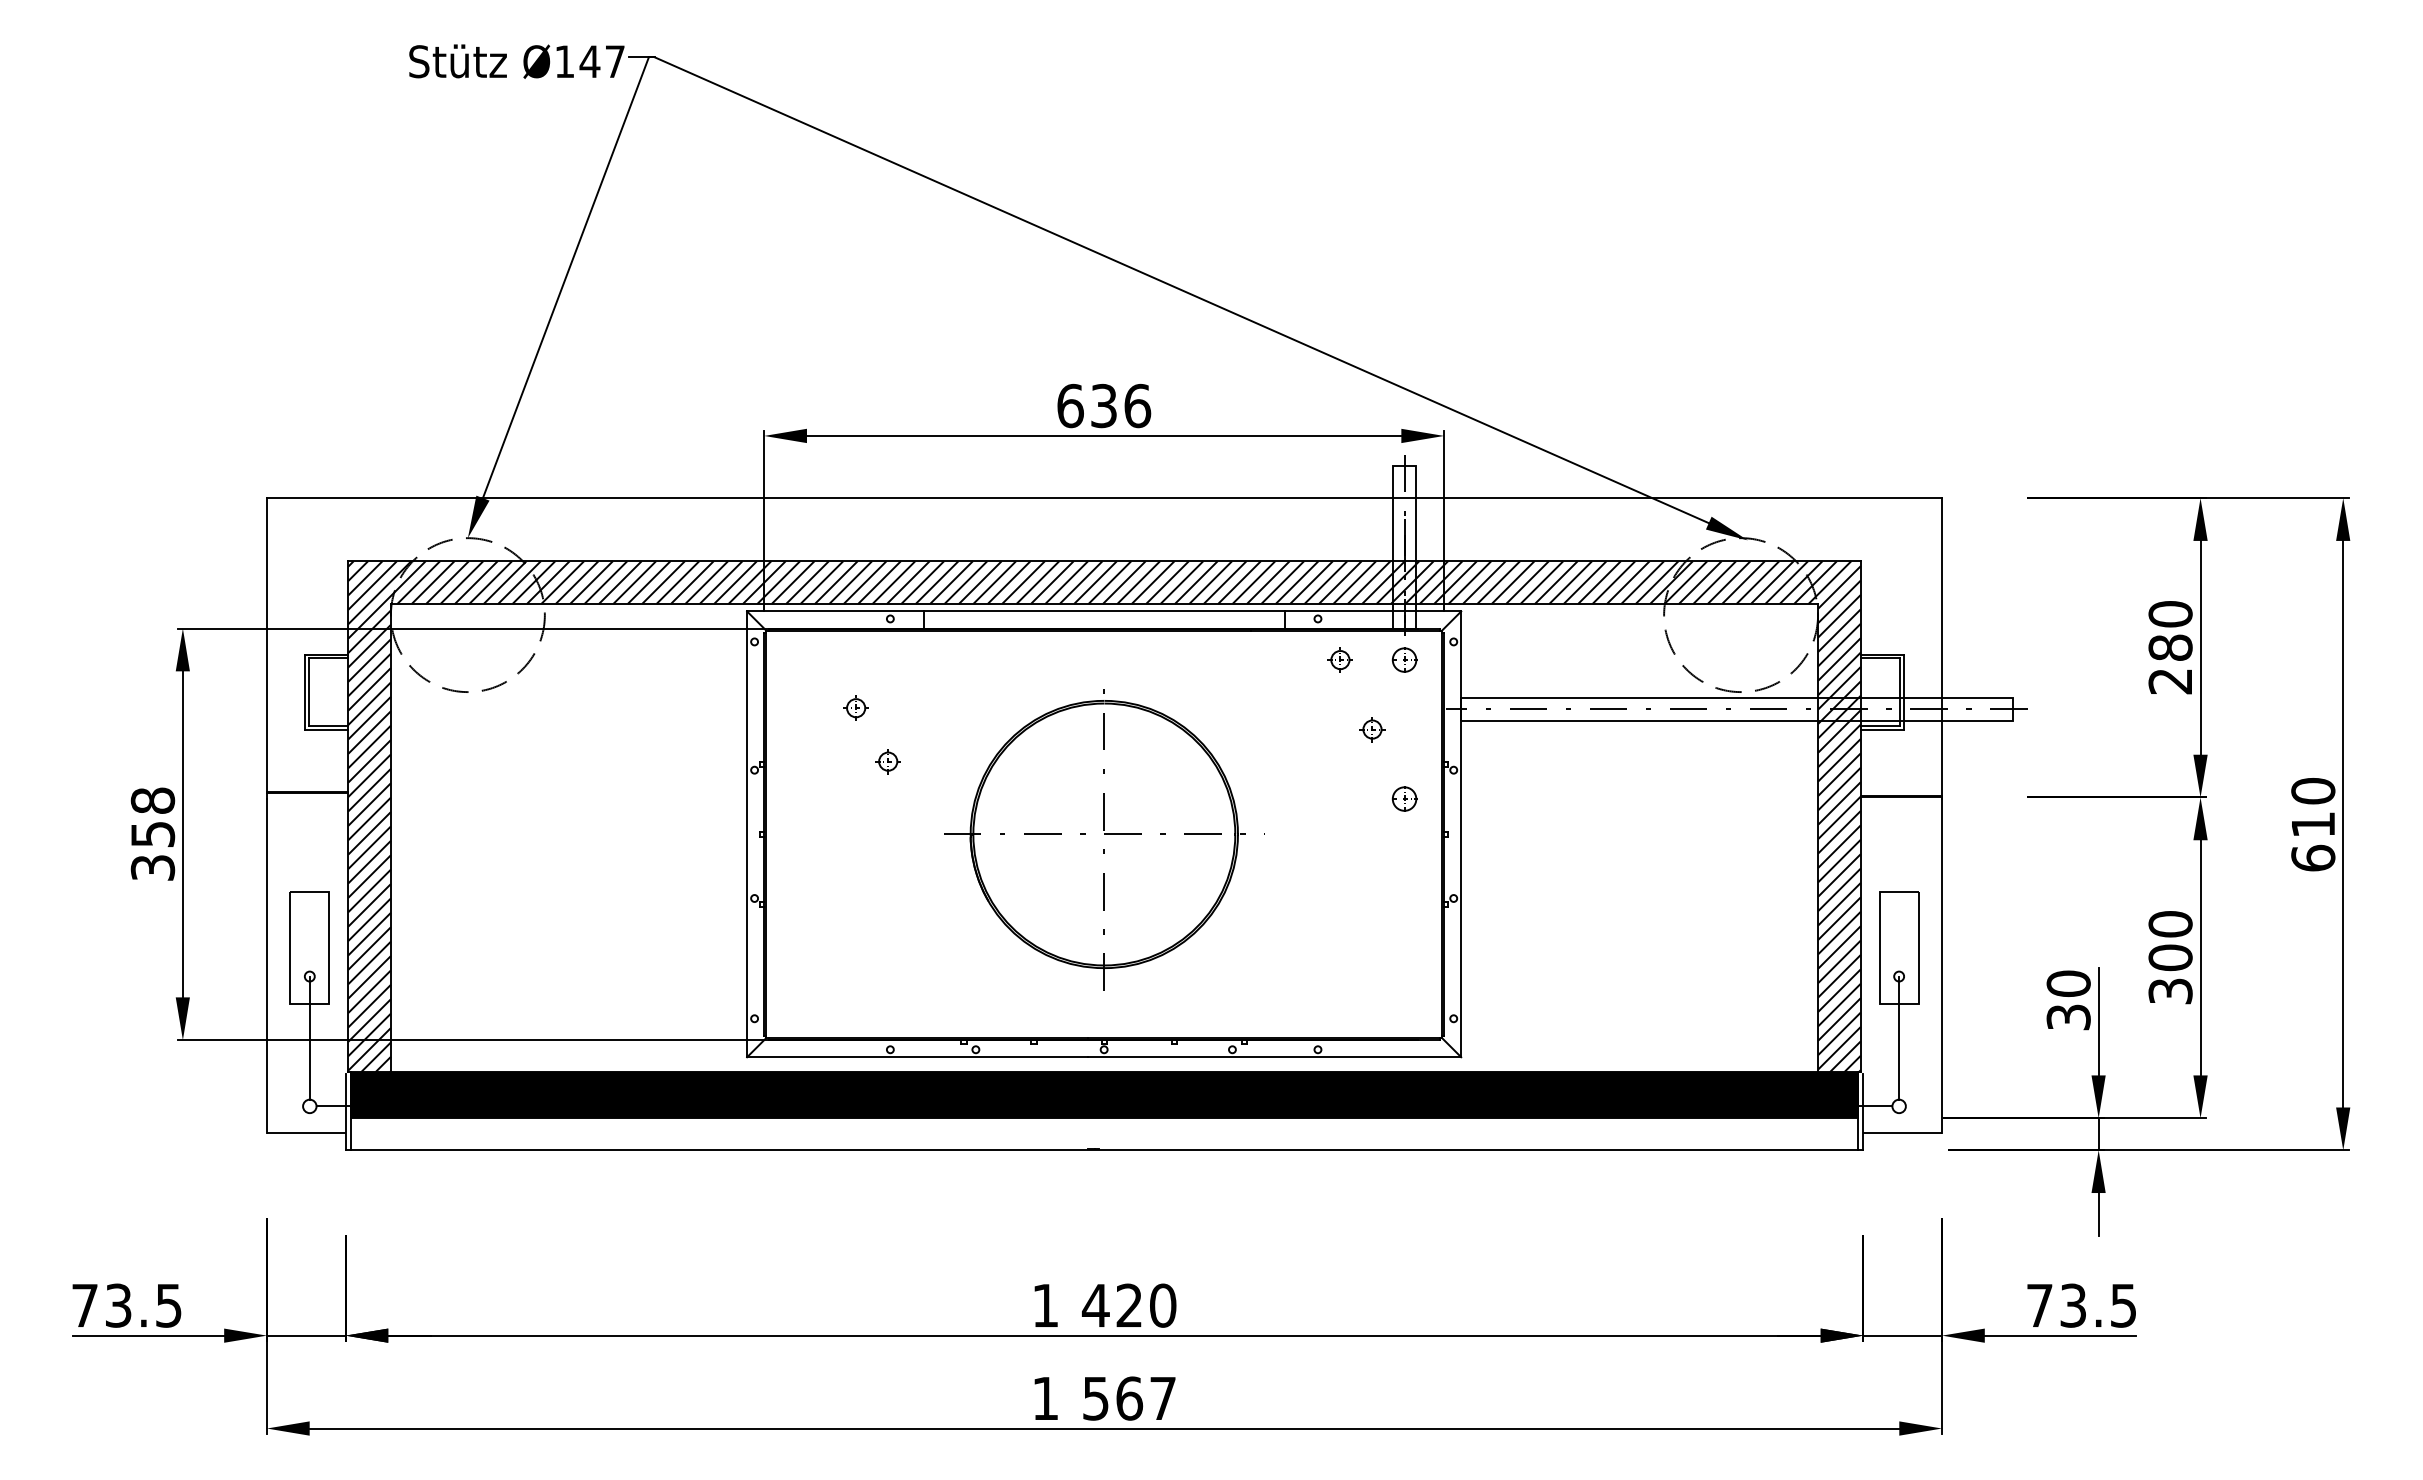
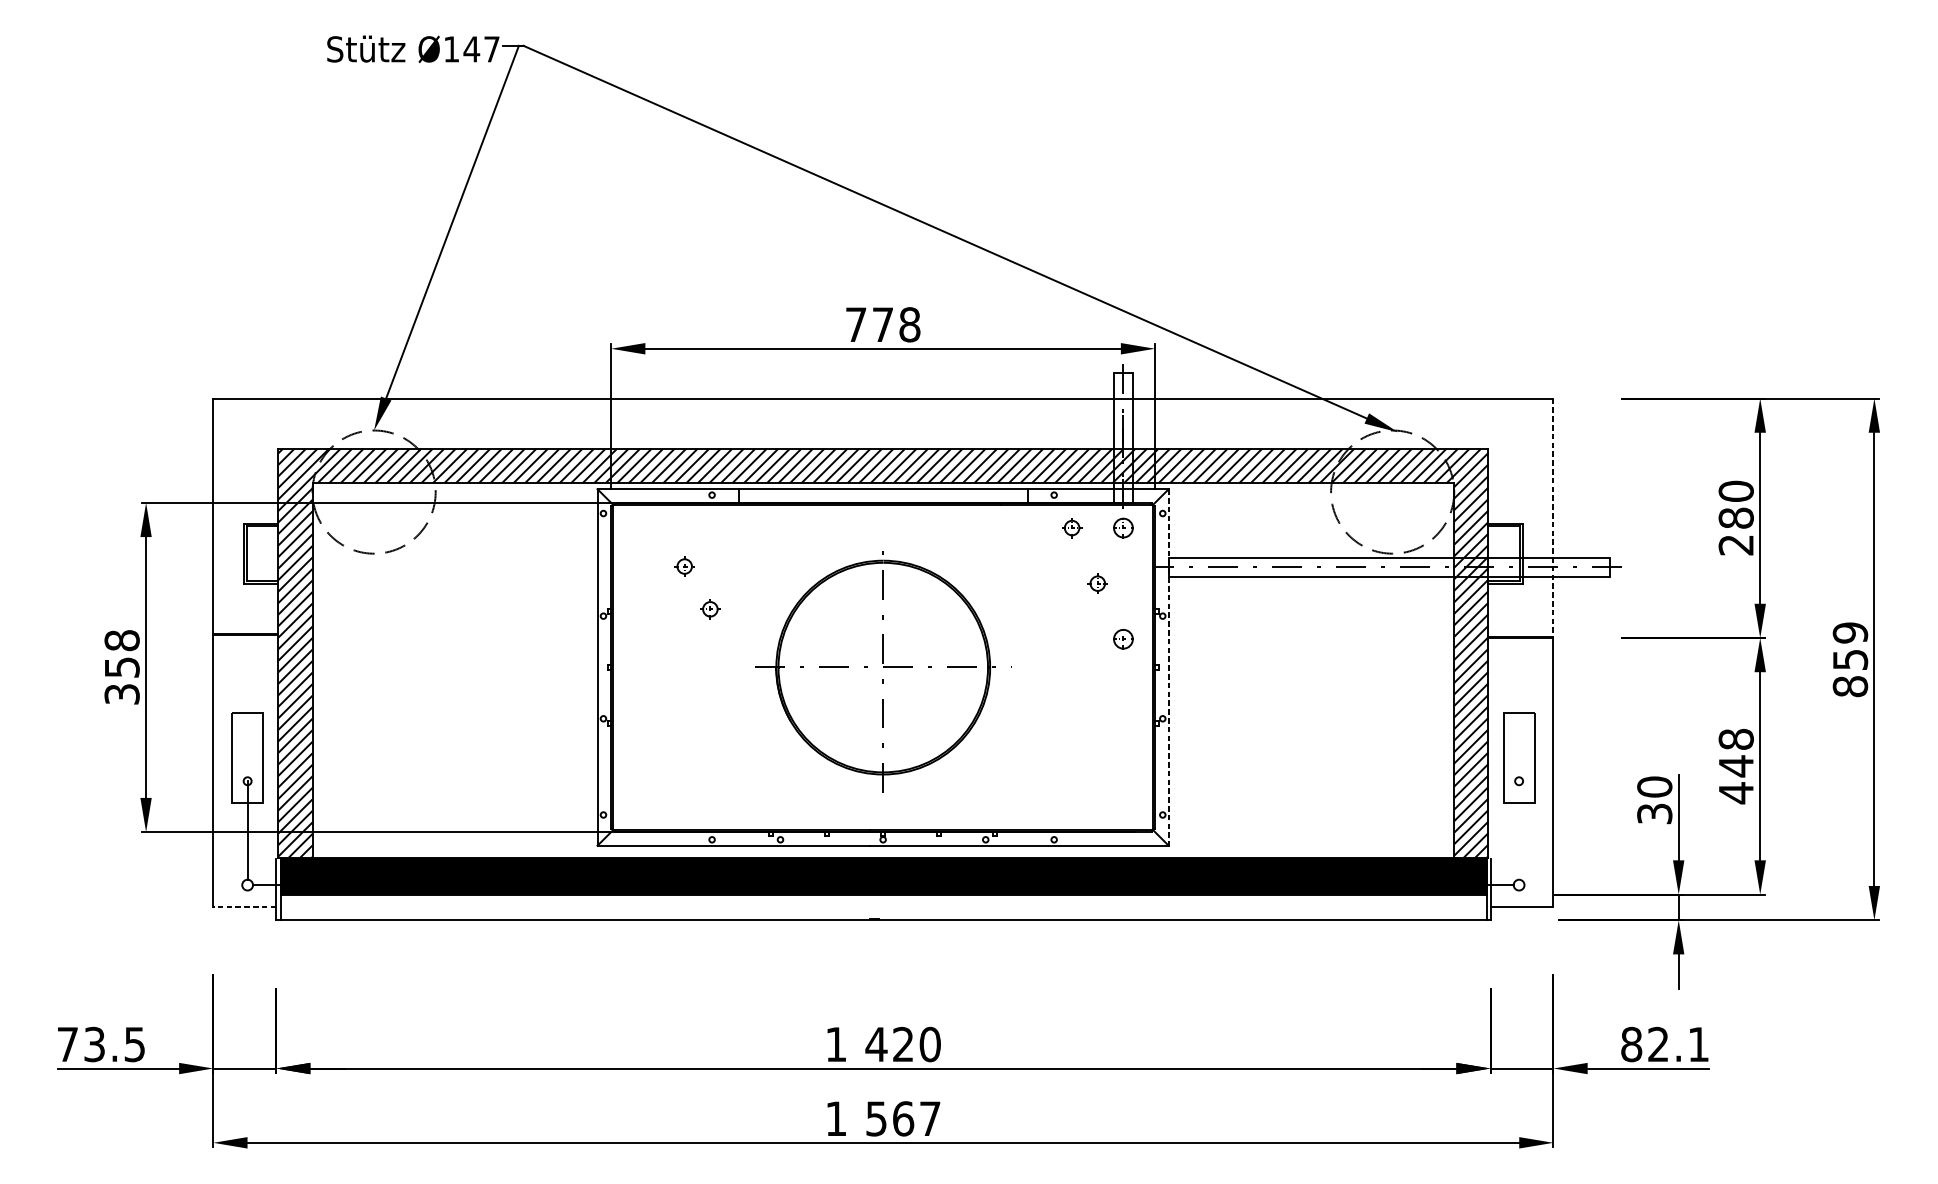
text: (1104, 405) -> (883, 324), 636 -> 778
line: (1942, 648) -> (1553, 518), solid -> dashed
text: (2313, 824) -> (1850, 659), 610 -> 859
line: (1461, 834) -> (1169, 667), solid -> dashed
text: (2170, 958) -> (1736, 766), 300 -> 448
line: (1899, 1037) -> (1519, 830), removed
line: (305, 1133) -> (244, 906), solid -> dashed
text: (2080, 1305) -> (1664, 1044), 73.5 -> 82.1

